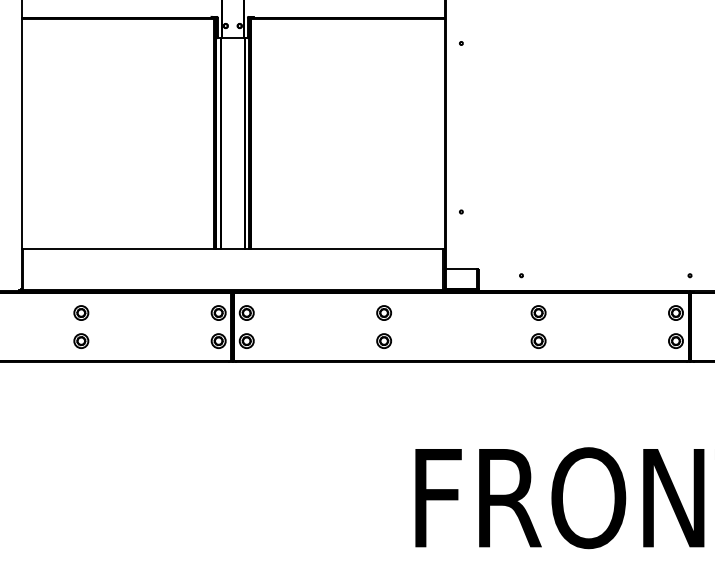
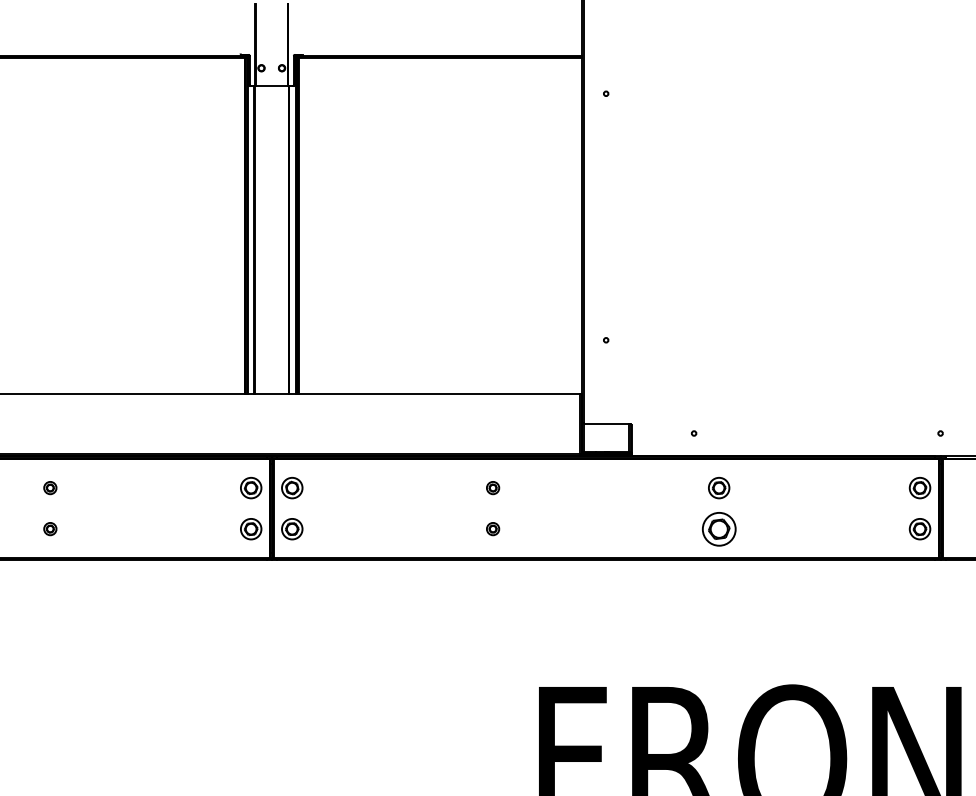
part: (81, 312) -> (50, 487), size x0.6
part: (383, 312) -> (492, 487), size x0.6
part: (81, 340) -> (50, 528), size x0.6
part: (383, 340) -> (492, 528), size x0.6
part: (538, 340) -> (718, 528), size x1.6

